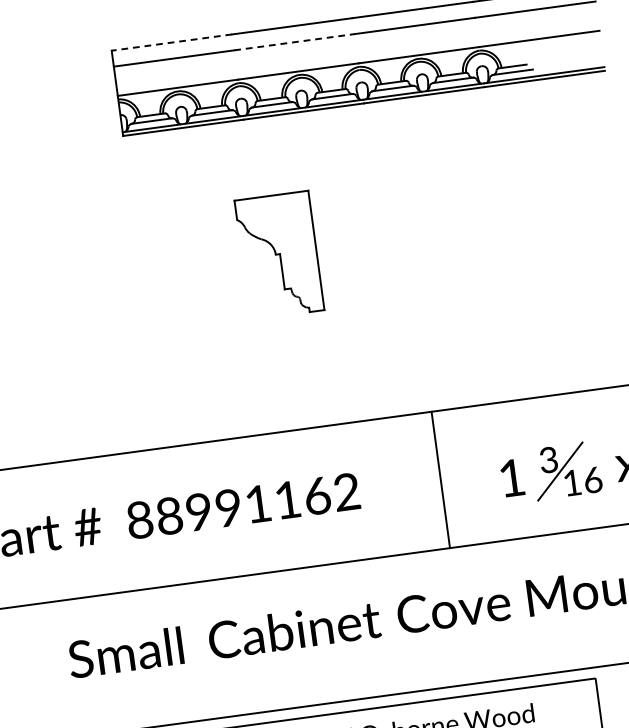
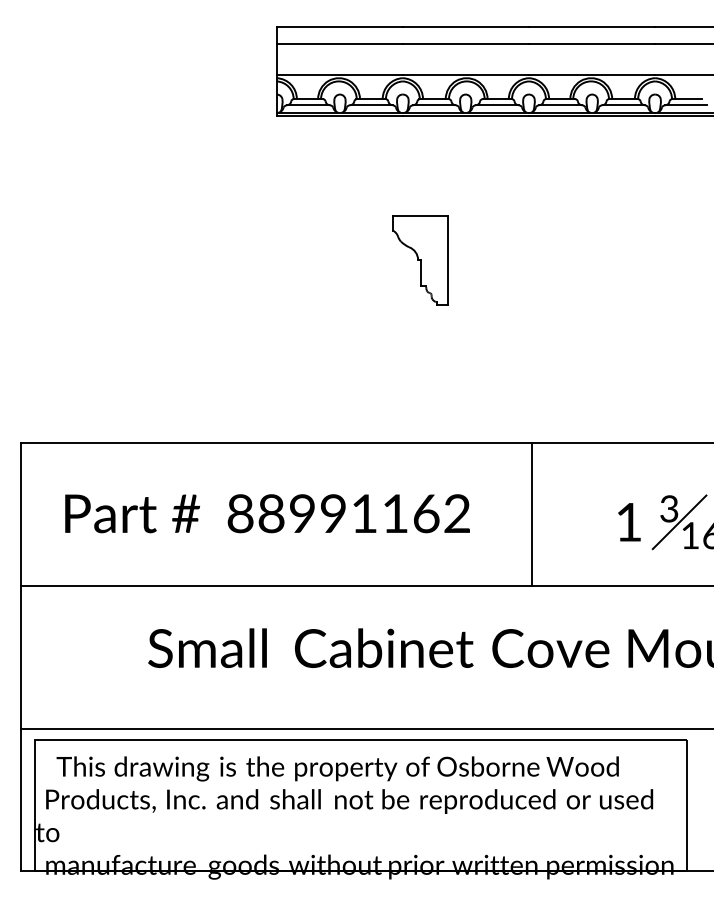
line: (295, 41) -> (466, 43), dashed -> solid
line: (171, 42) -> (339, 27), dashed -> solid
part: (279, 254) -> (420, 260), size x0.71
line: (440, 479) -> (531, 513), moved

